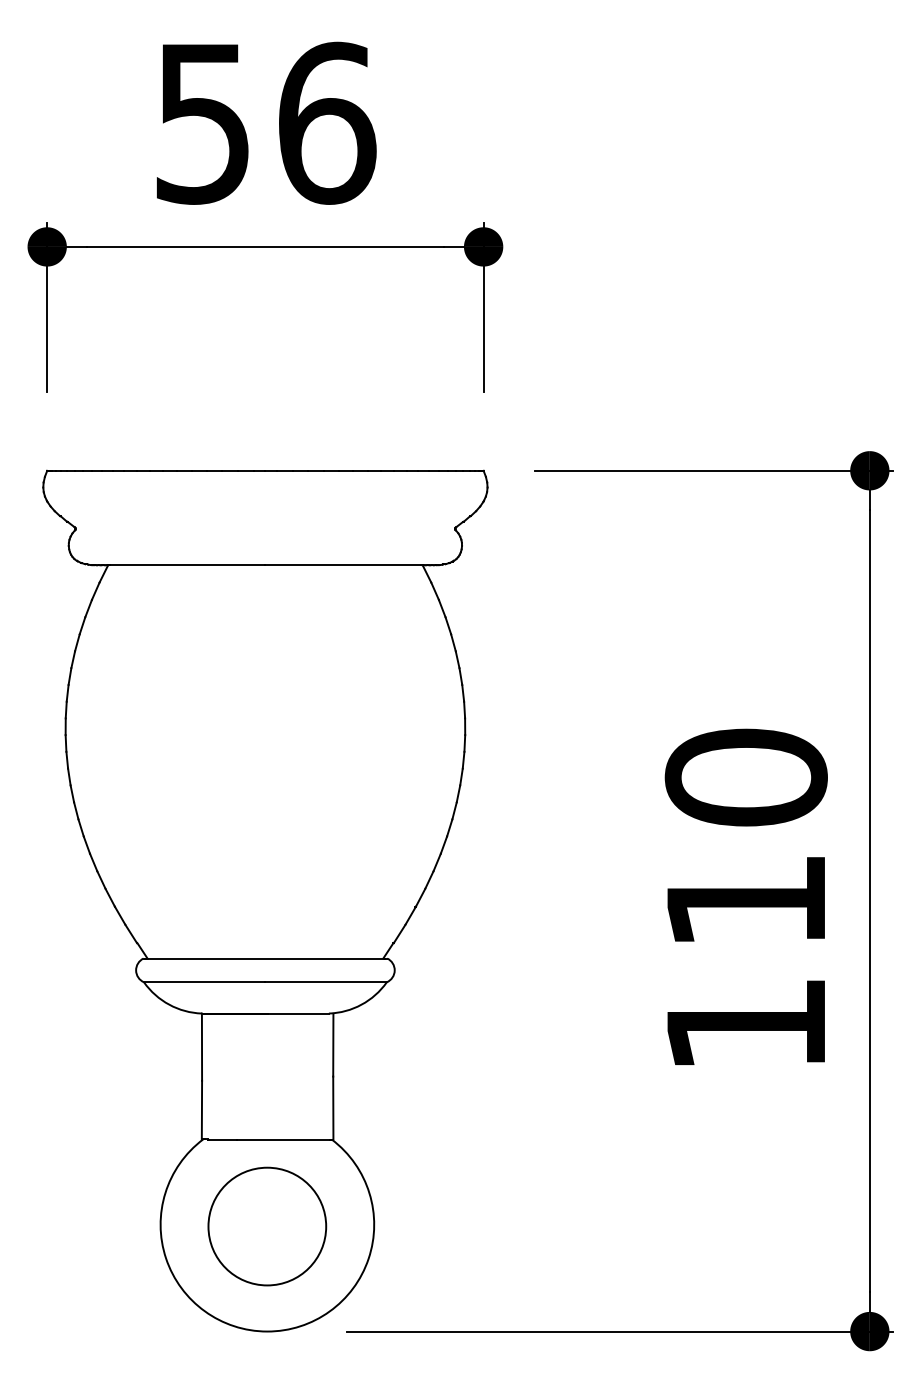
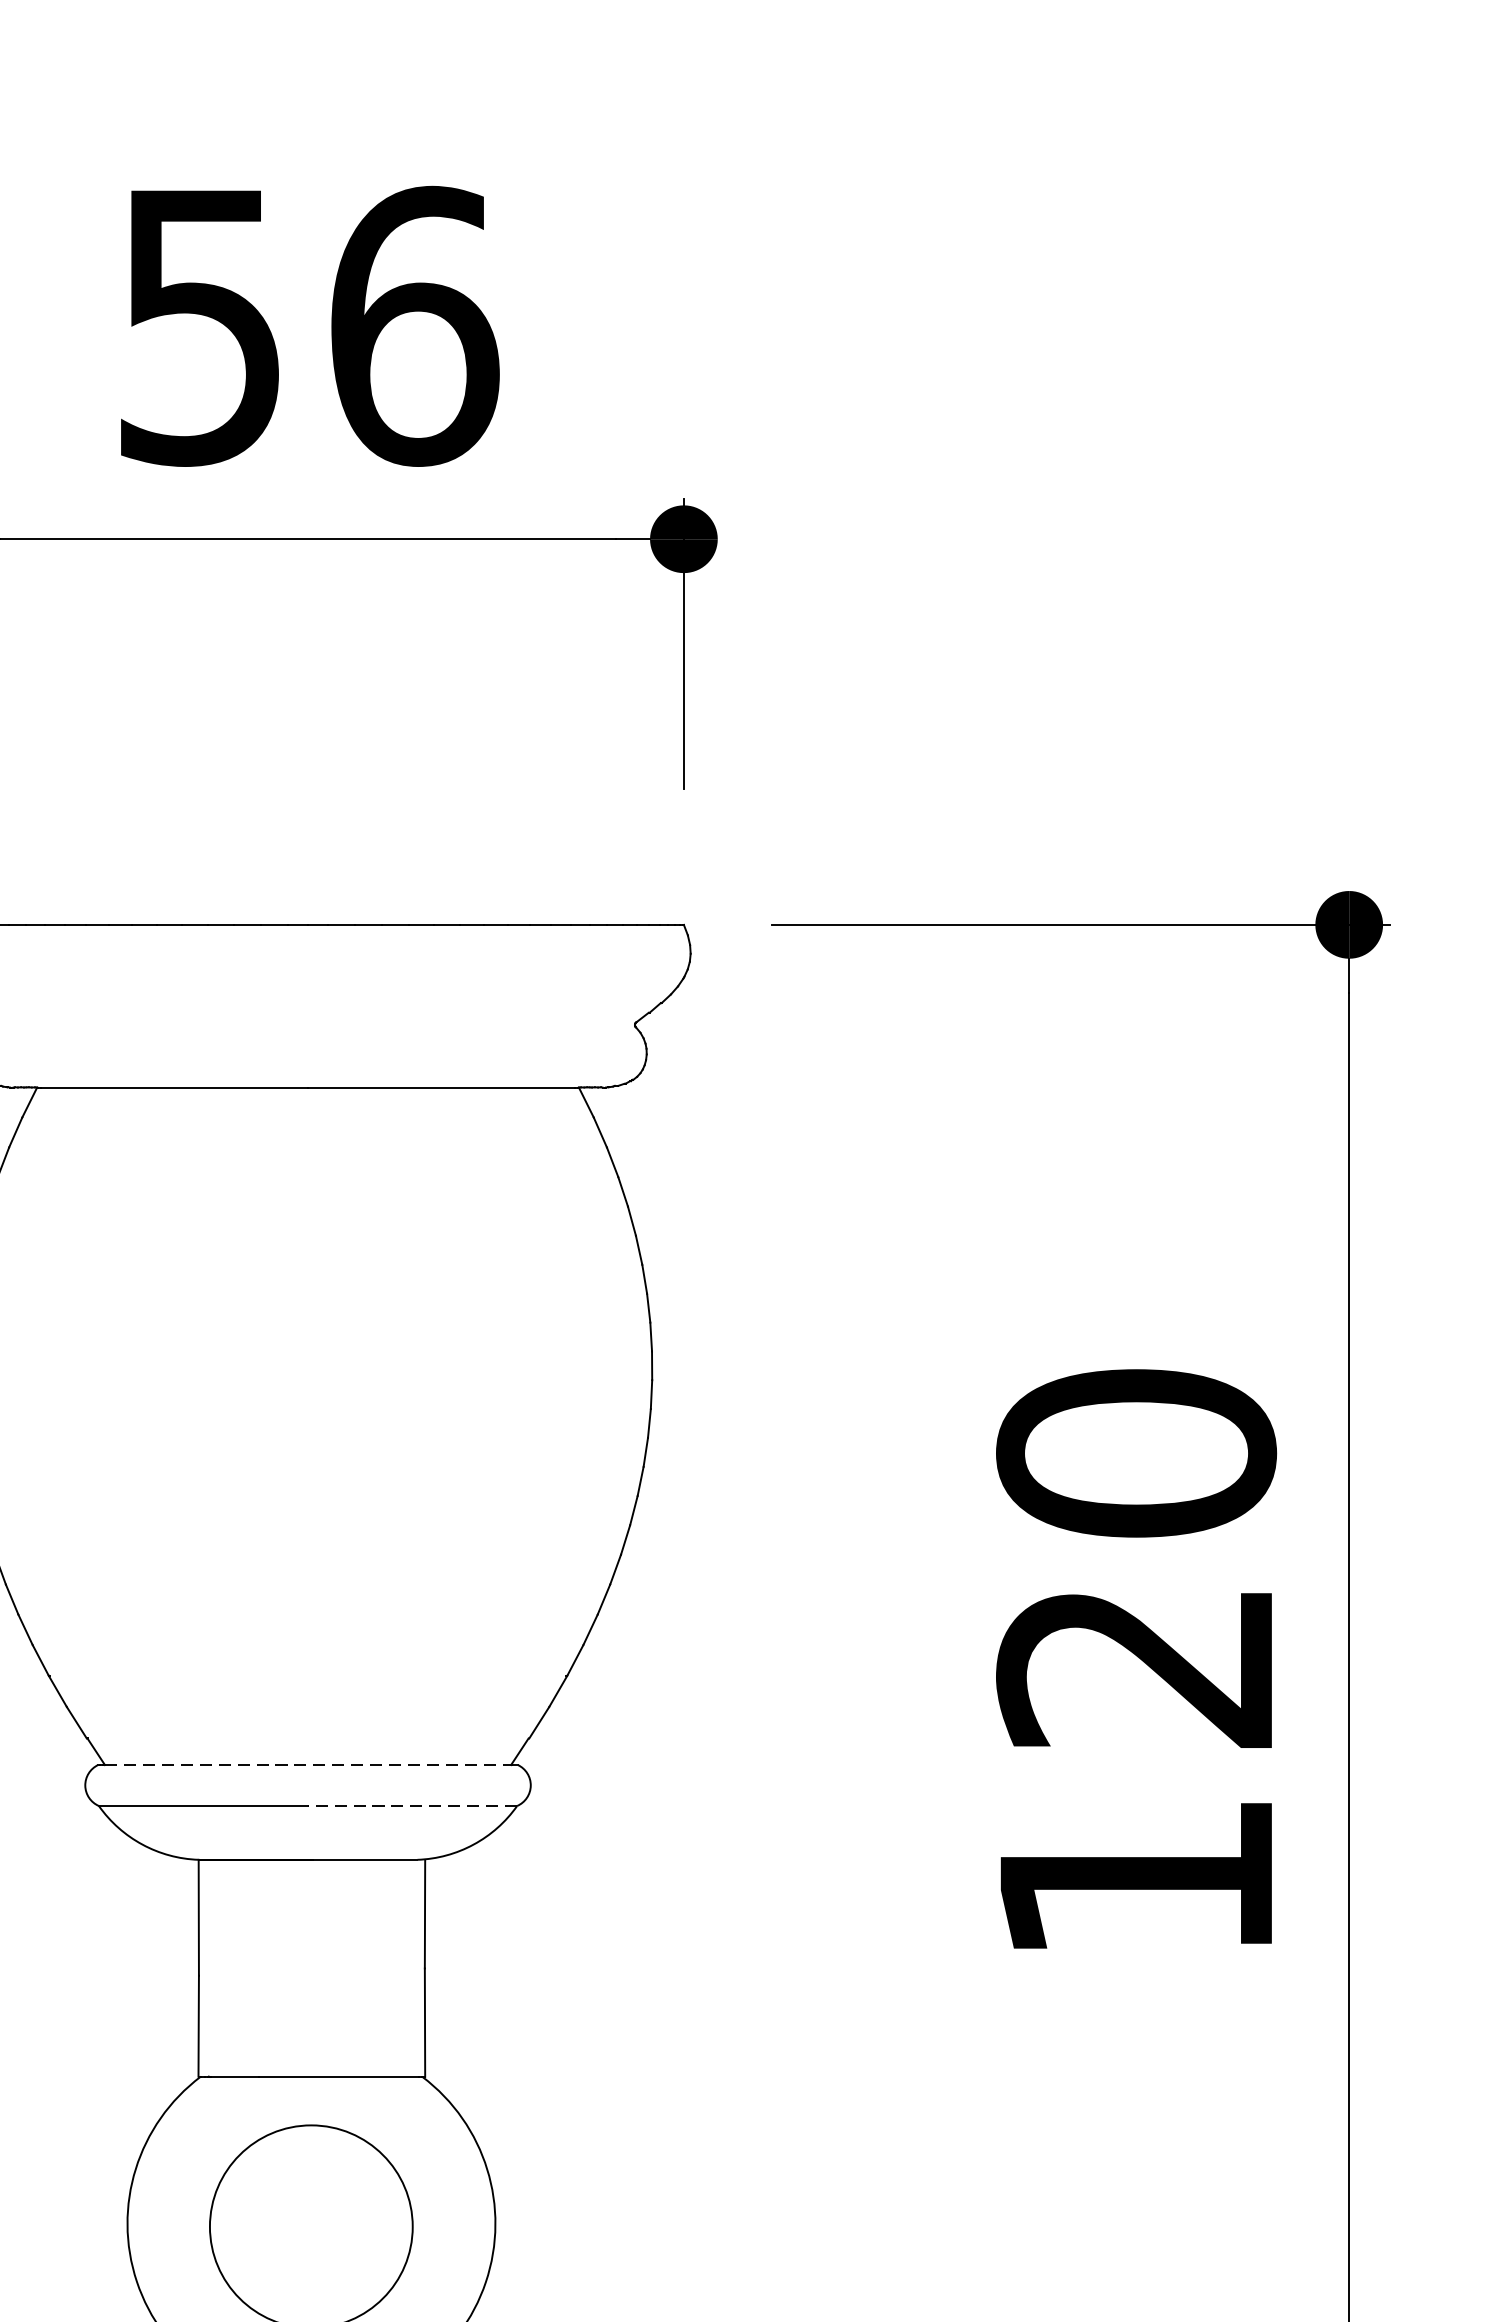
text: (744, 902) -> (1133, 1668), 110 -> 120
line: (266, 958) -> (309, 1764), solid -> dashed
line: (326, 982) -> (413, 1806), solid -> dashed

